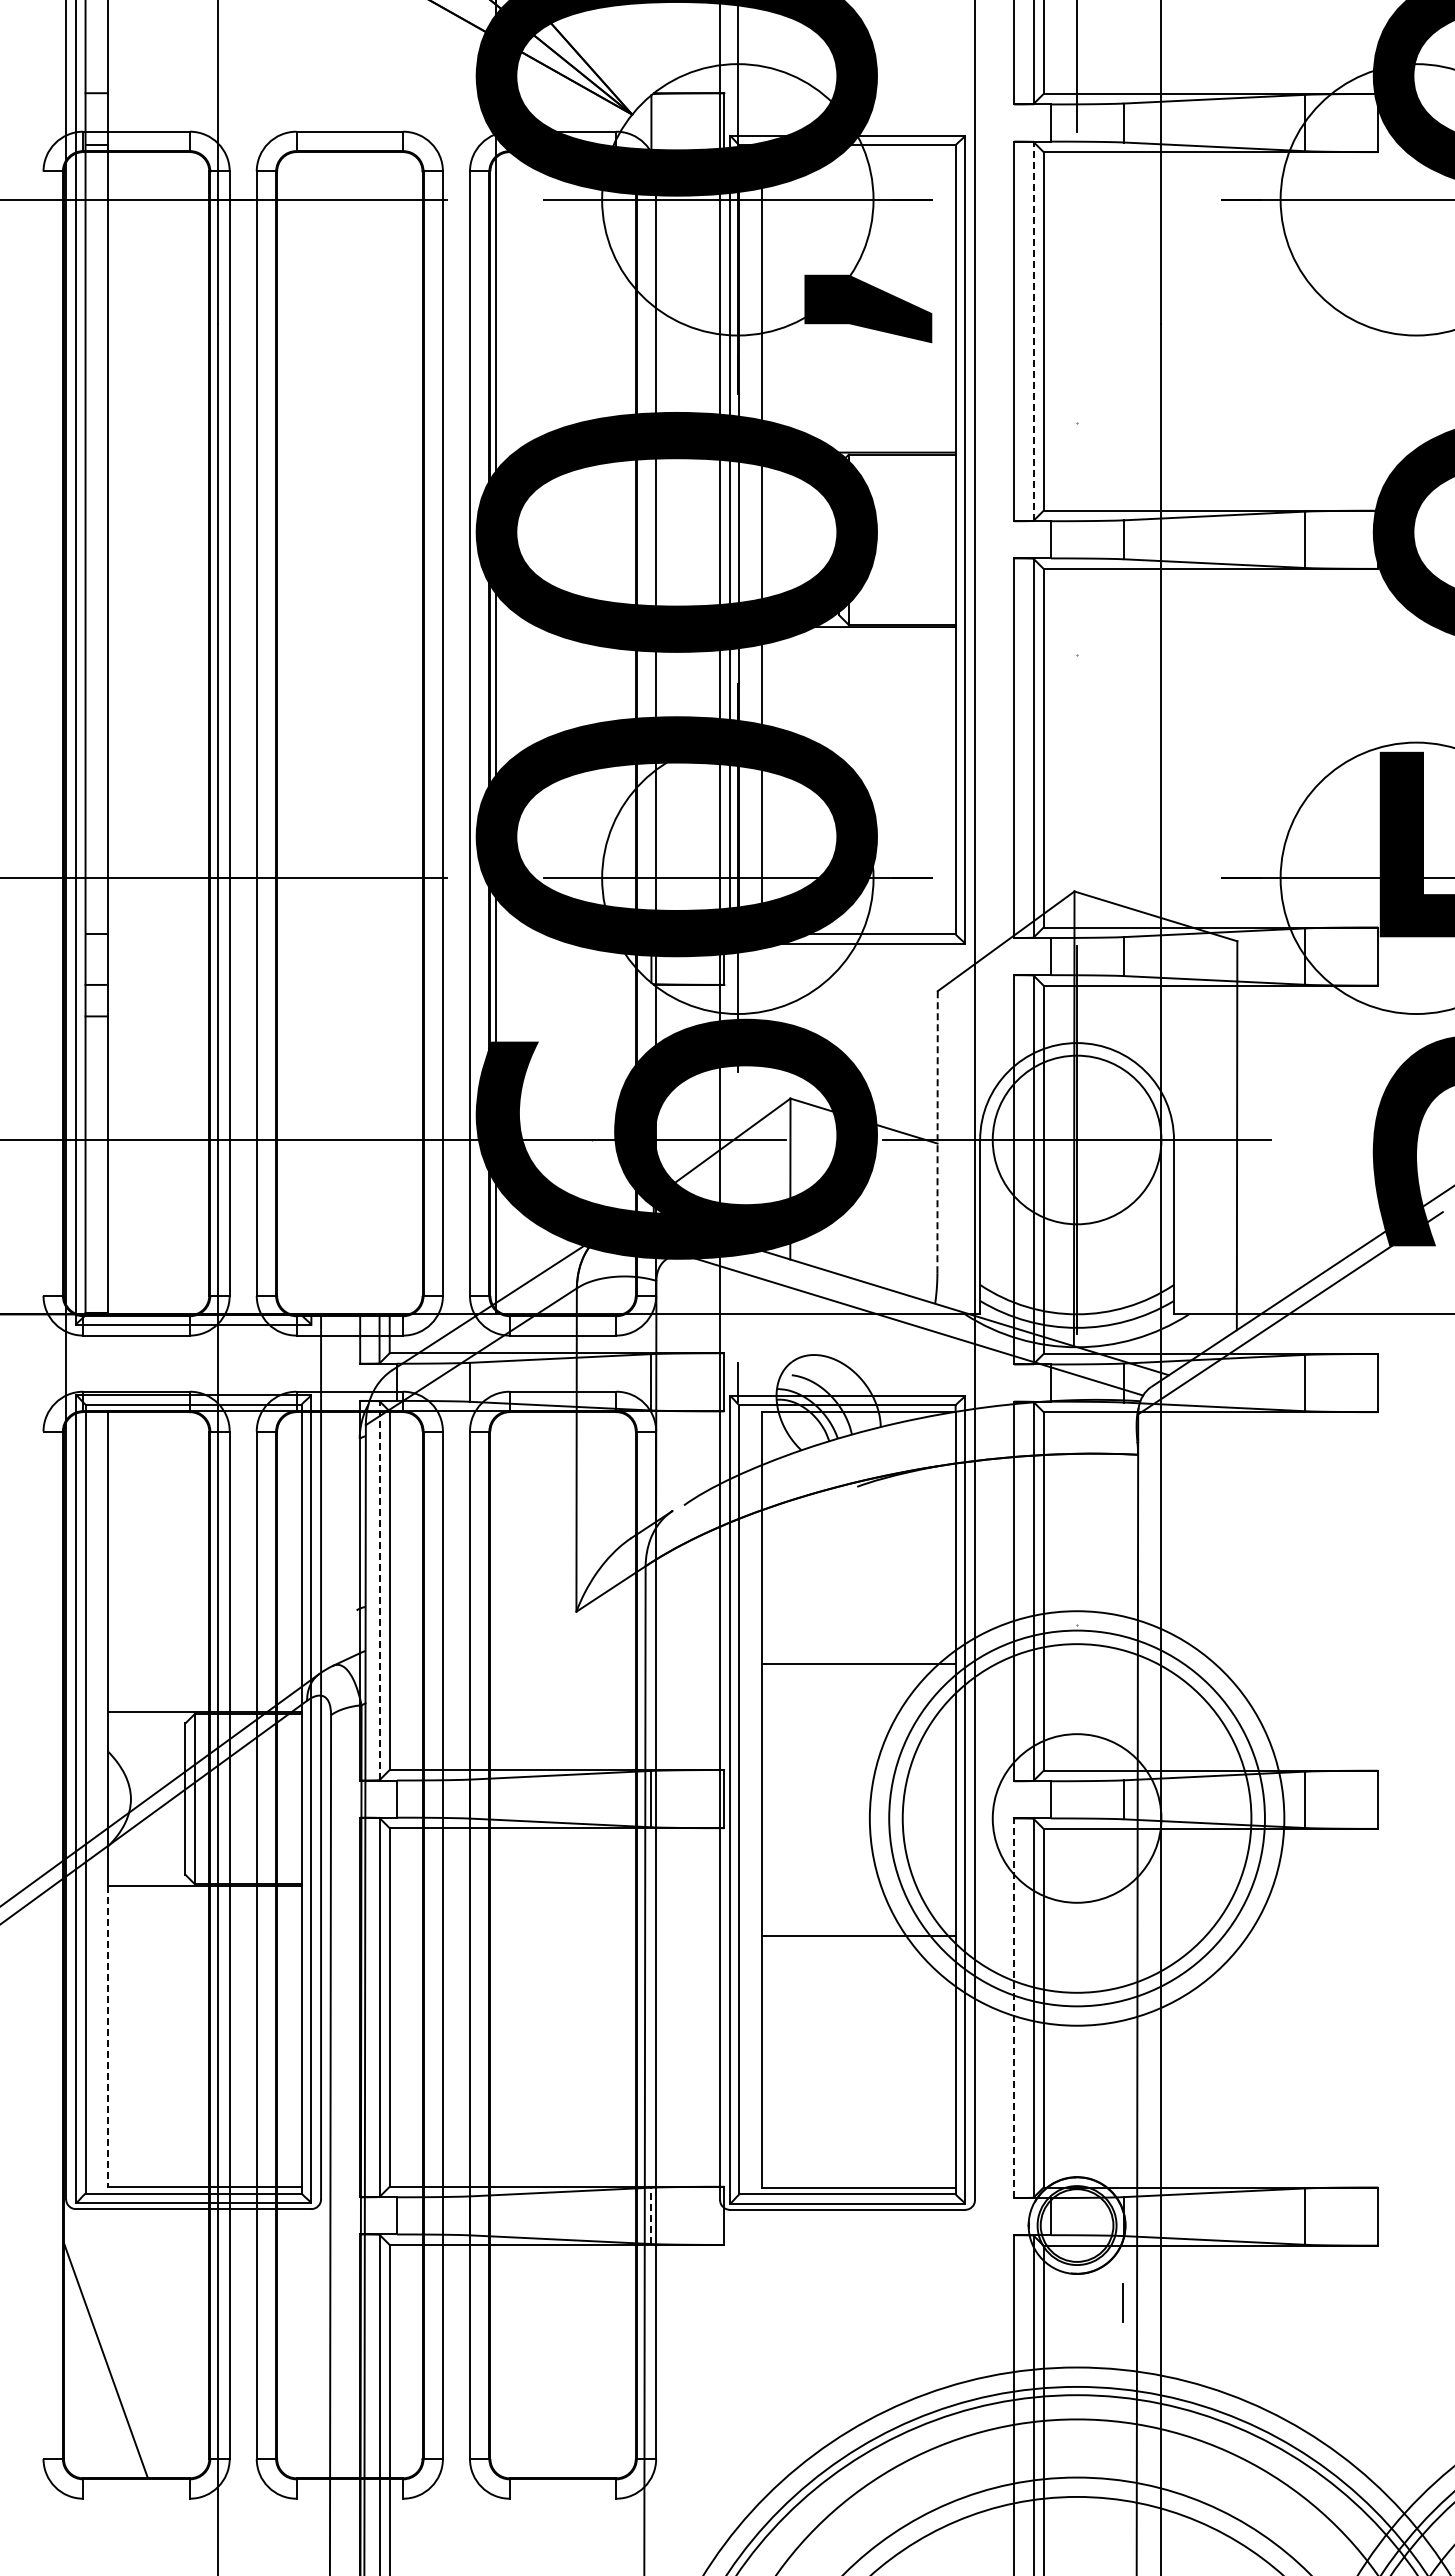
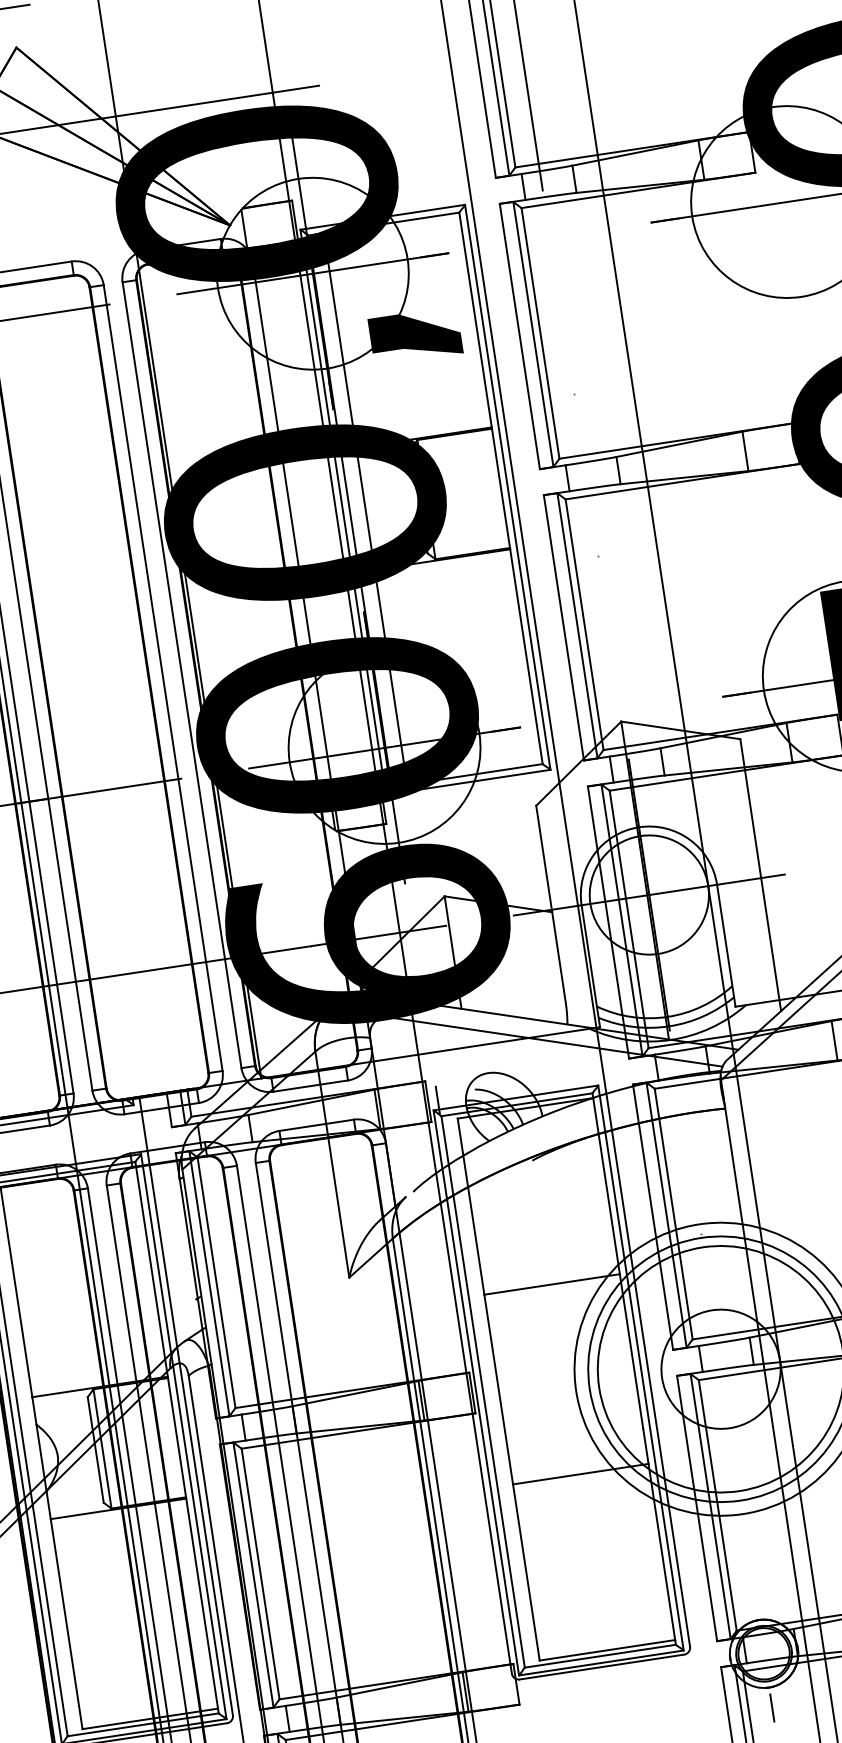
line: (1033, 330) -> (533, 333), dashed -> solid
line: (937, 1131) -> (550, 903), dashed -> solid
line: (379, 1590) -> (209, 1283), dashed -> solid
line: (1014, 2008) -> (697, 1508), dashed -> solid
line: (107, 2037) -> (66, 1624), dashed -> solid
line: (651, 2215) -> (465, 1691), dashed -> solid
line: (1122, 2302) -> (771, 1707), moved

